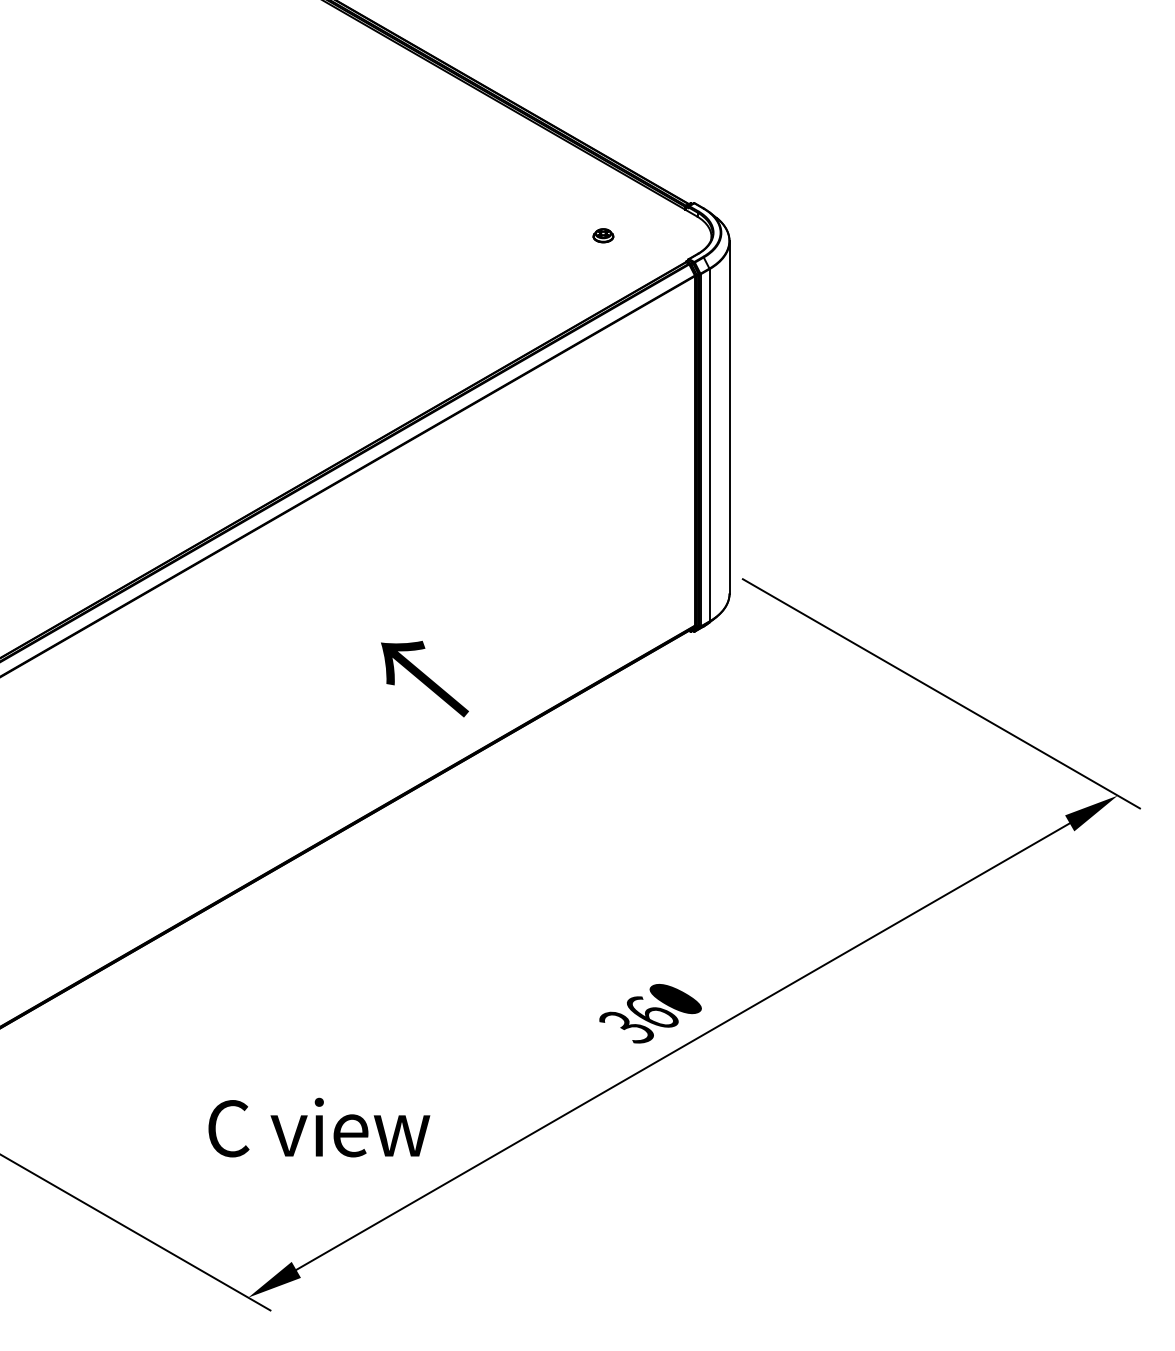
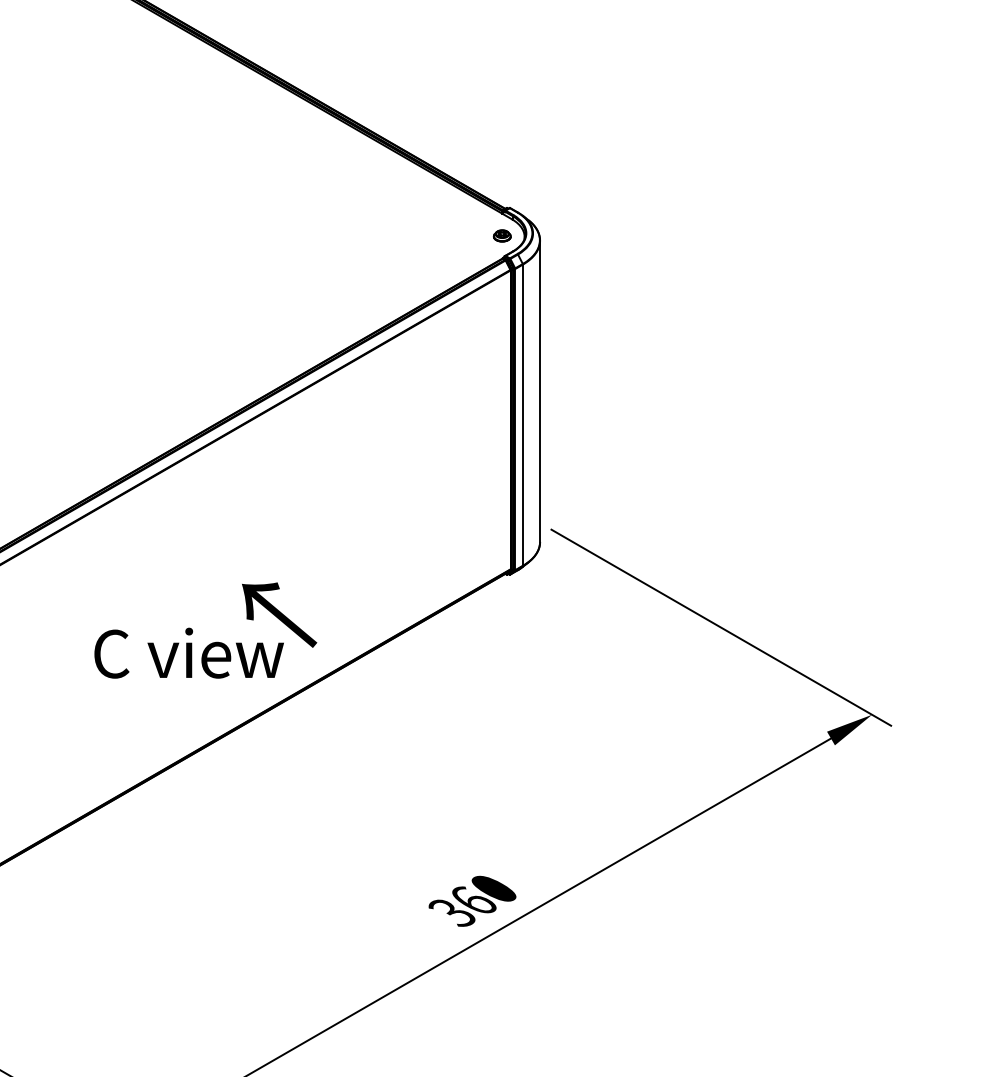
part: (603, 235) -> (502, 235), moved
text: (319, 1127) -> (189, 653), moved

